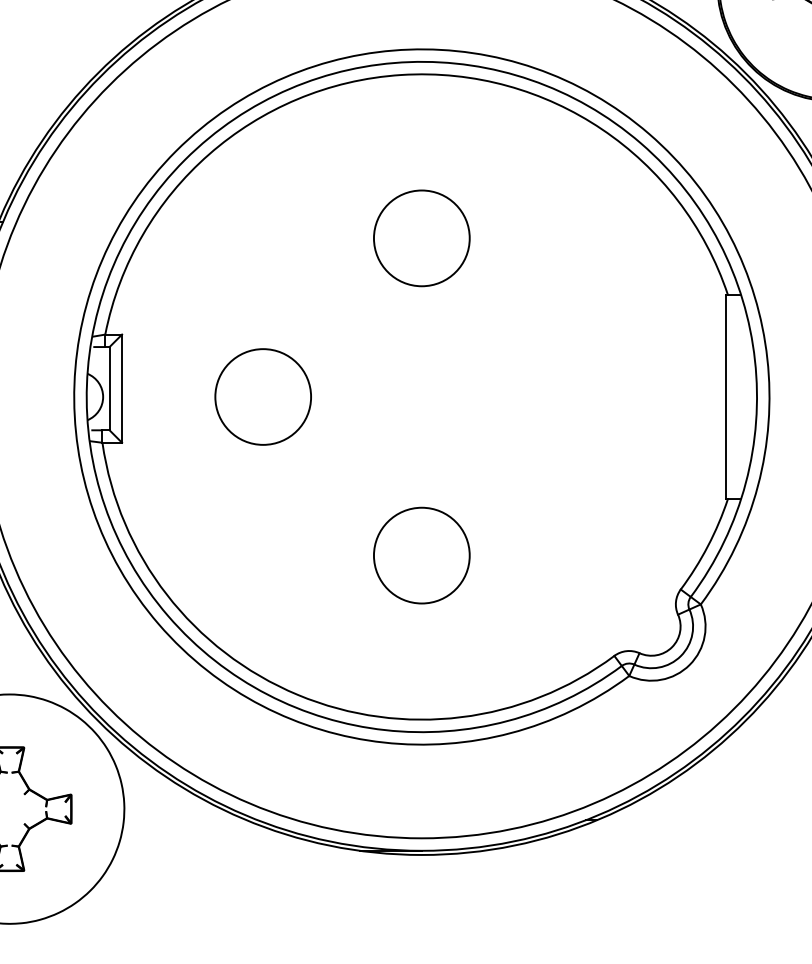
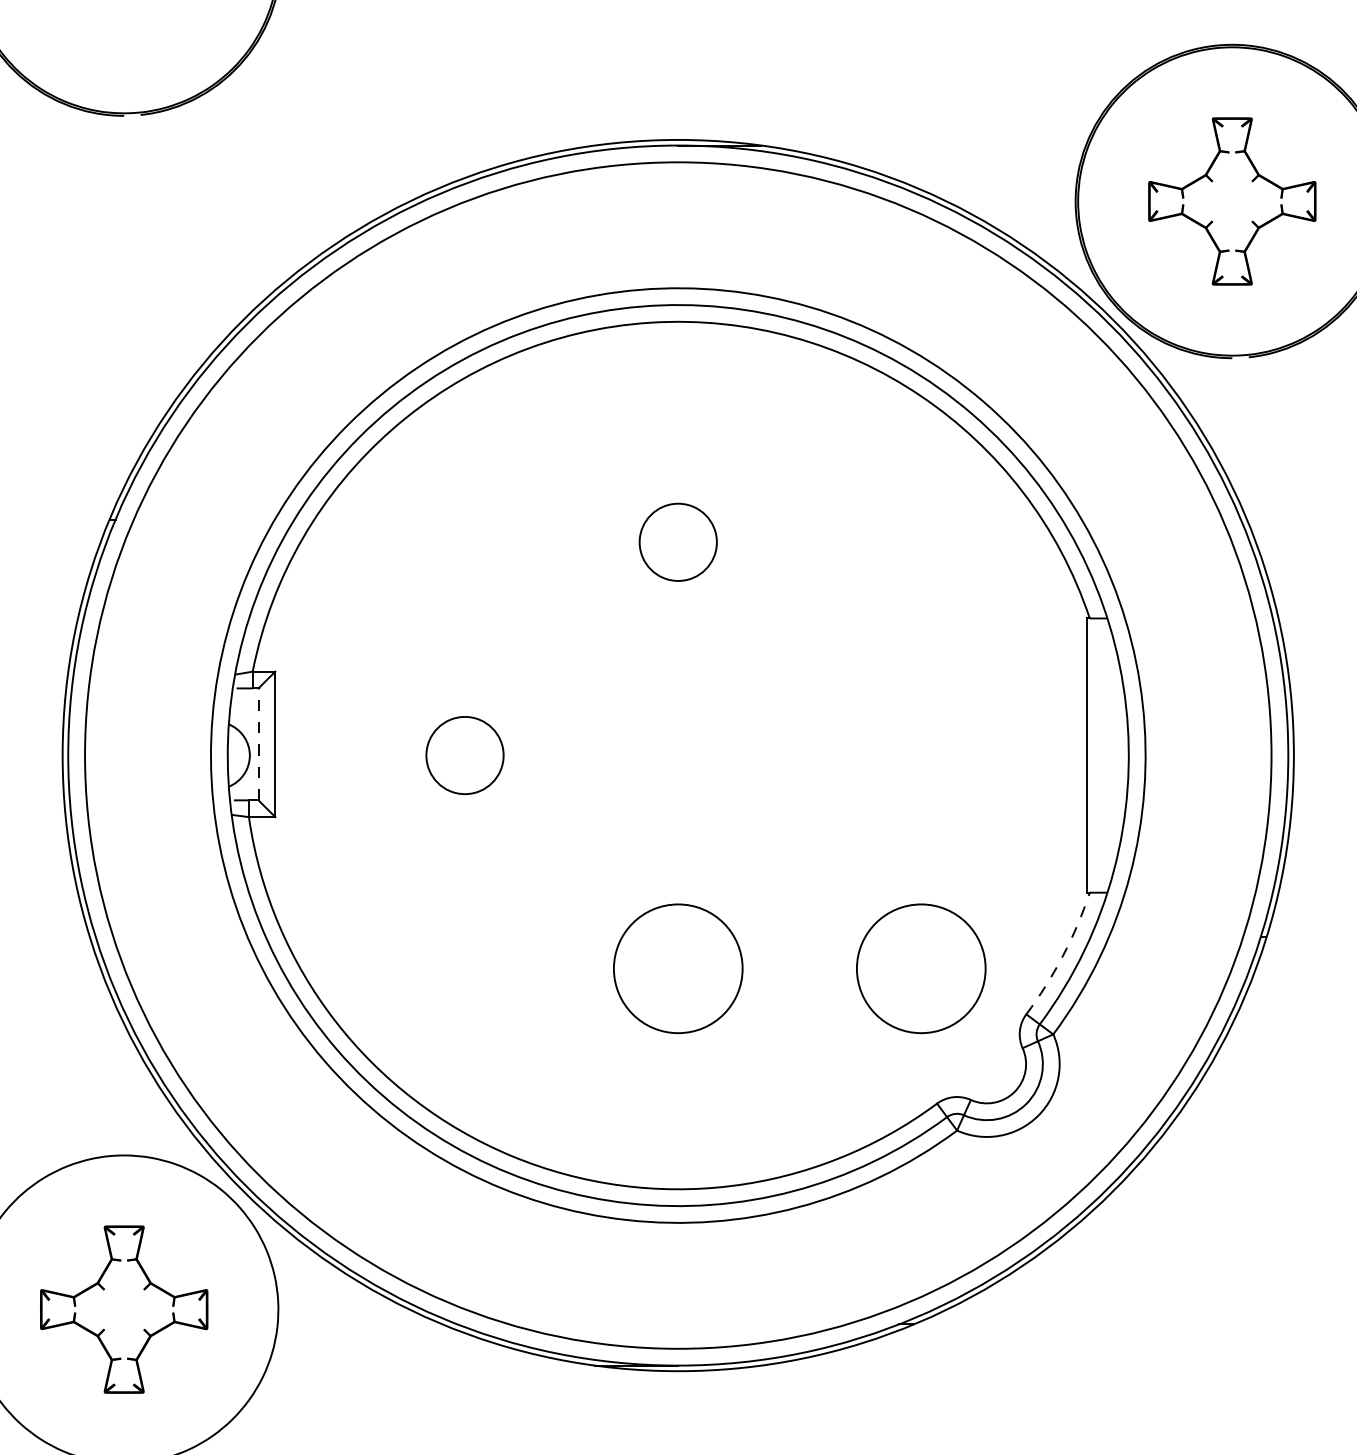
circle: (421, 237) -> (677, 541), size x0.6
line: (109, 388) -> (258, 744), solid -> dashed
circle: (262, 396) -> (464, 755), size x0.6
arc: (707, 546) -> (1062, 956), solid -> dashed
circle: (602, 555) -> (921, 968), added

